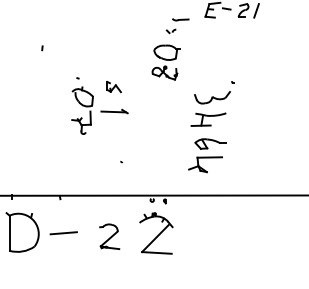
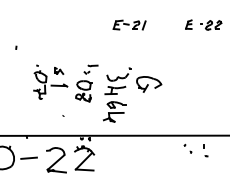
part: (169, 49) -> (86, 83), moved
part: (265, 109) -> (149, 84), added
part: (109, 236) -> (56, 160), size x1.67

